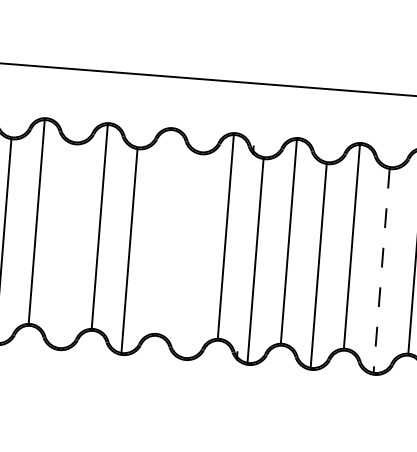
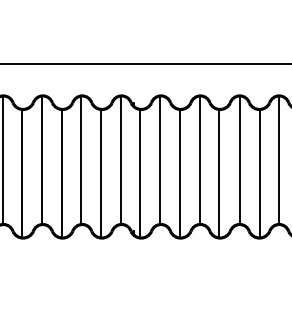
line: (163, 230) -> (81, 159), added
line: (66, 245) -> (22, 173), added
line: (193, 255) -> (101, 173), added
line: (382, 270) -> (219, 173), dashed -> solid

